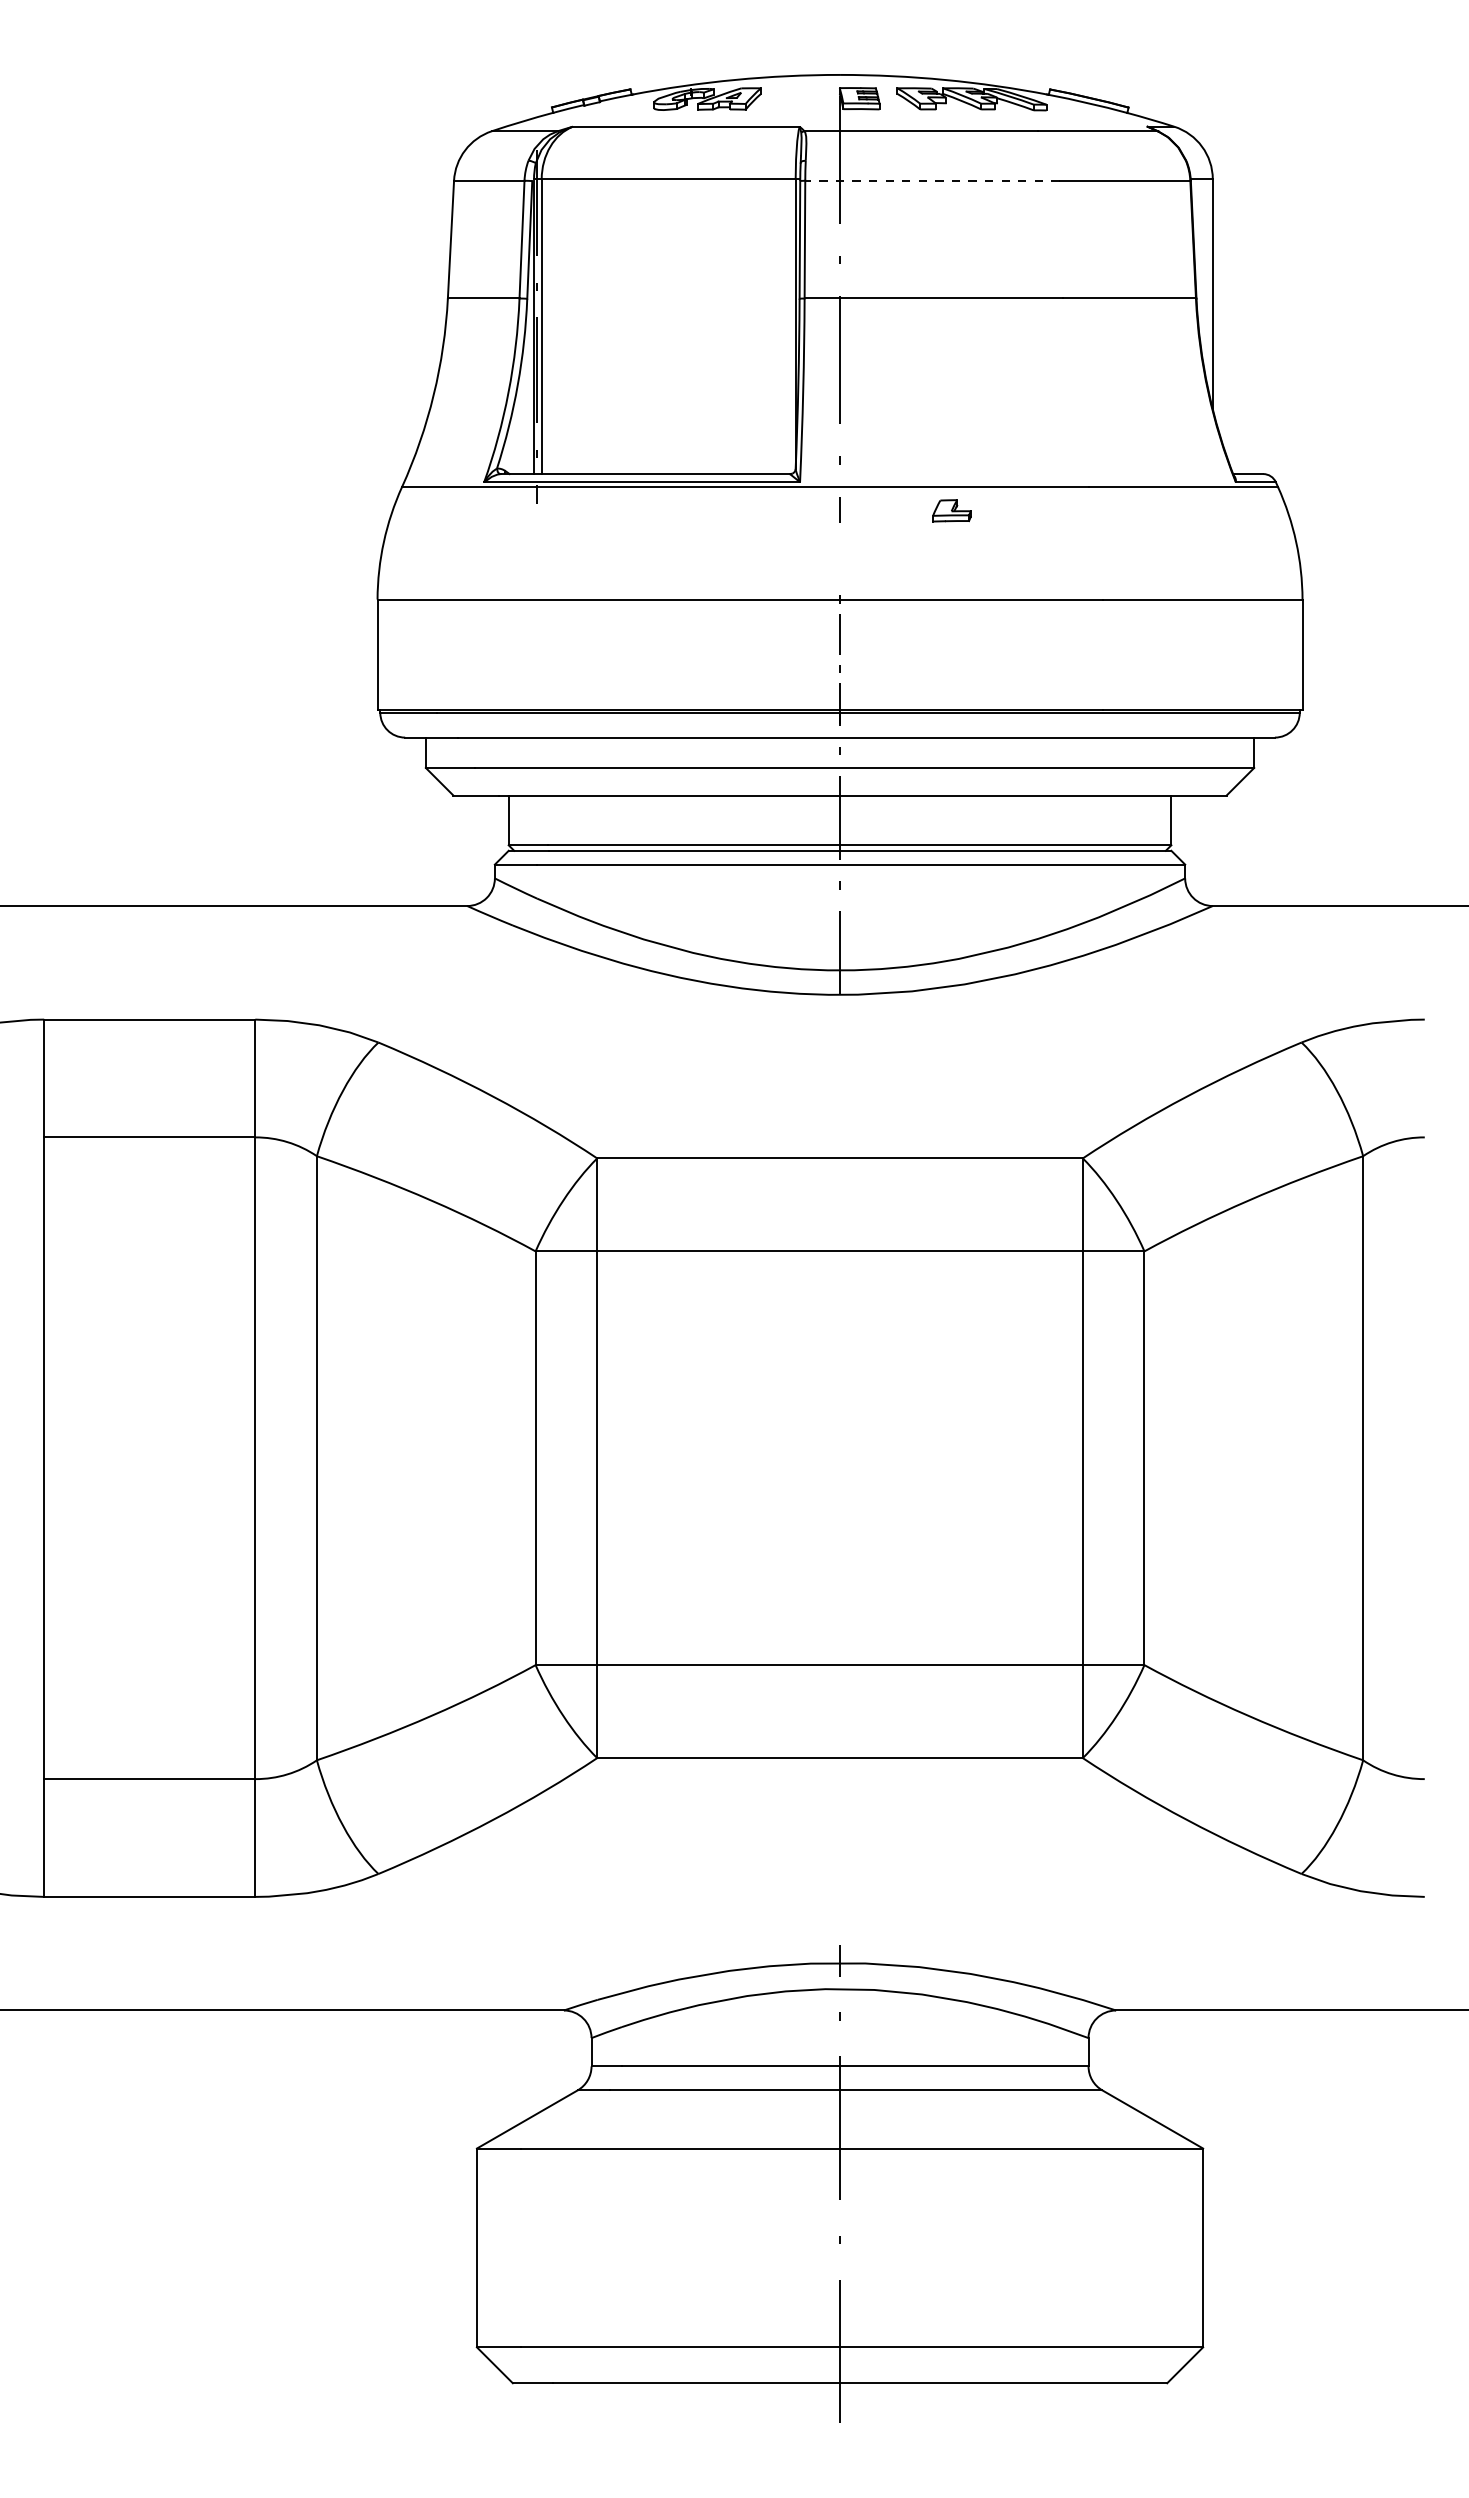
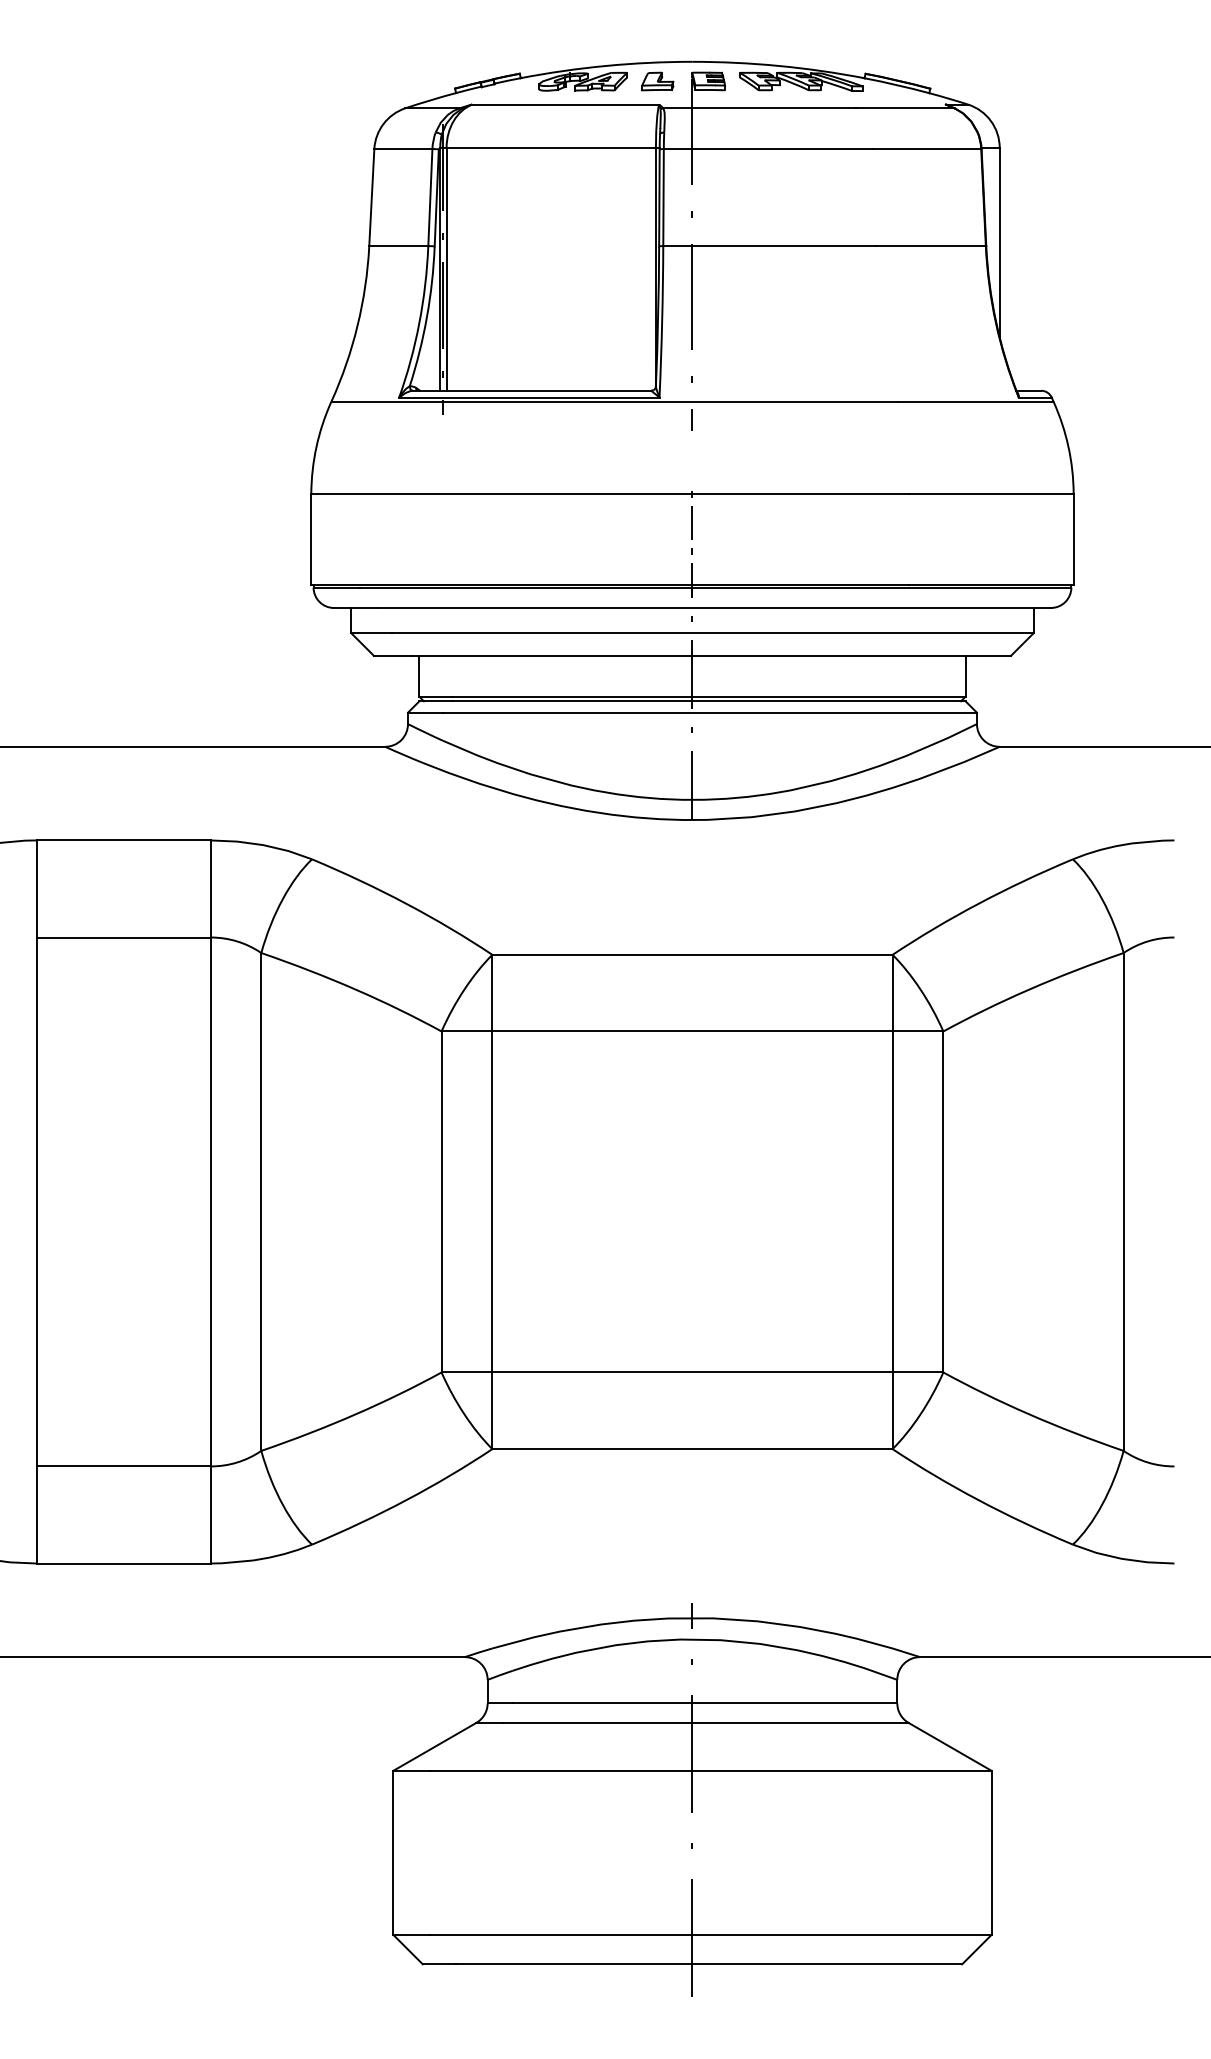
line: (931, 180) -> (767, 148), dashed -> solid
part: (951, 510) -> (657, 81), moved

